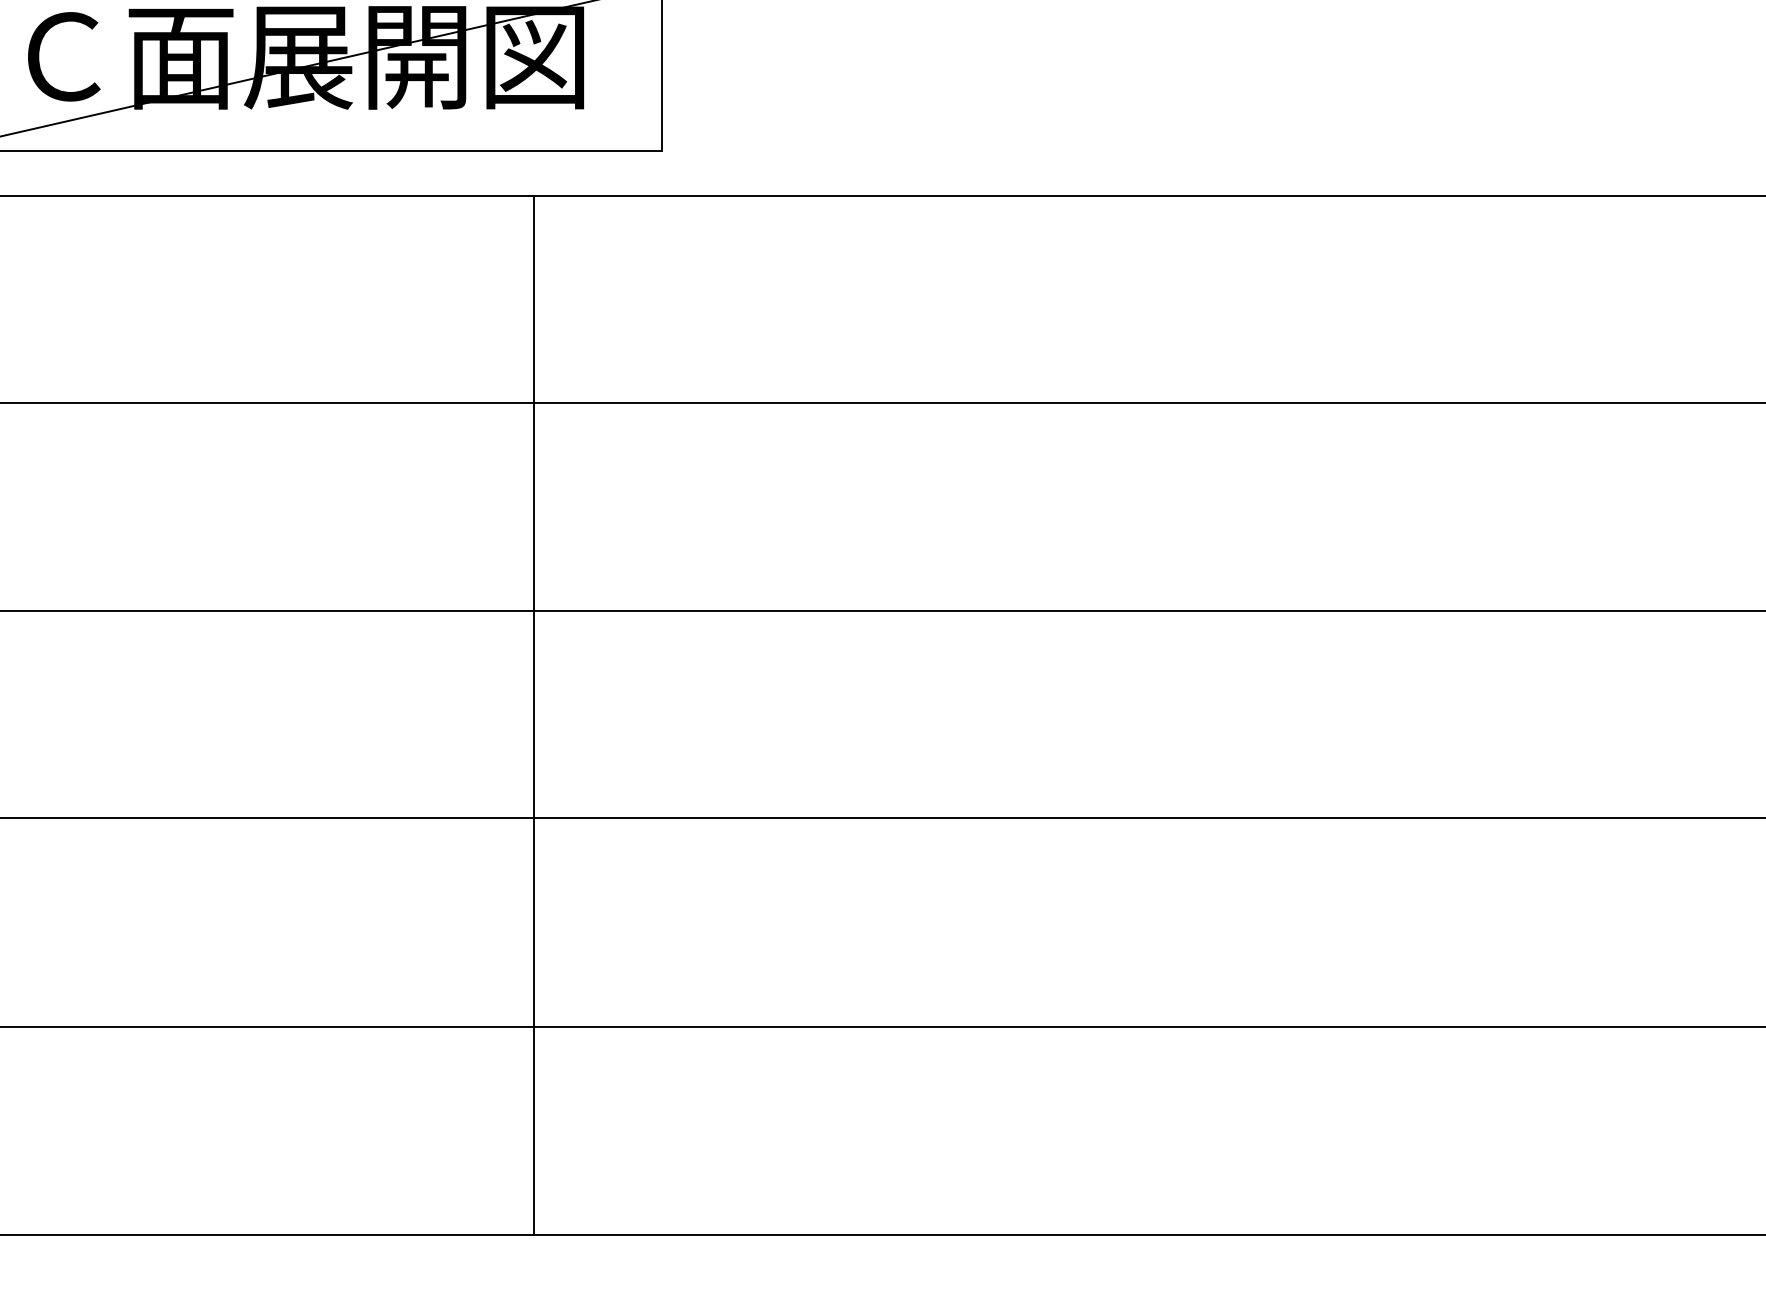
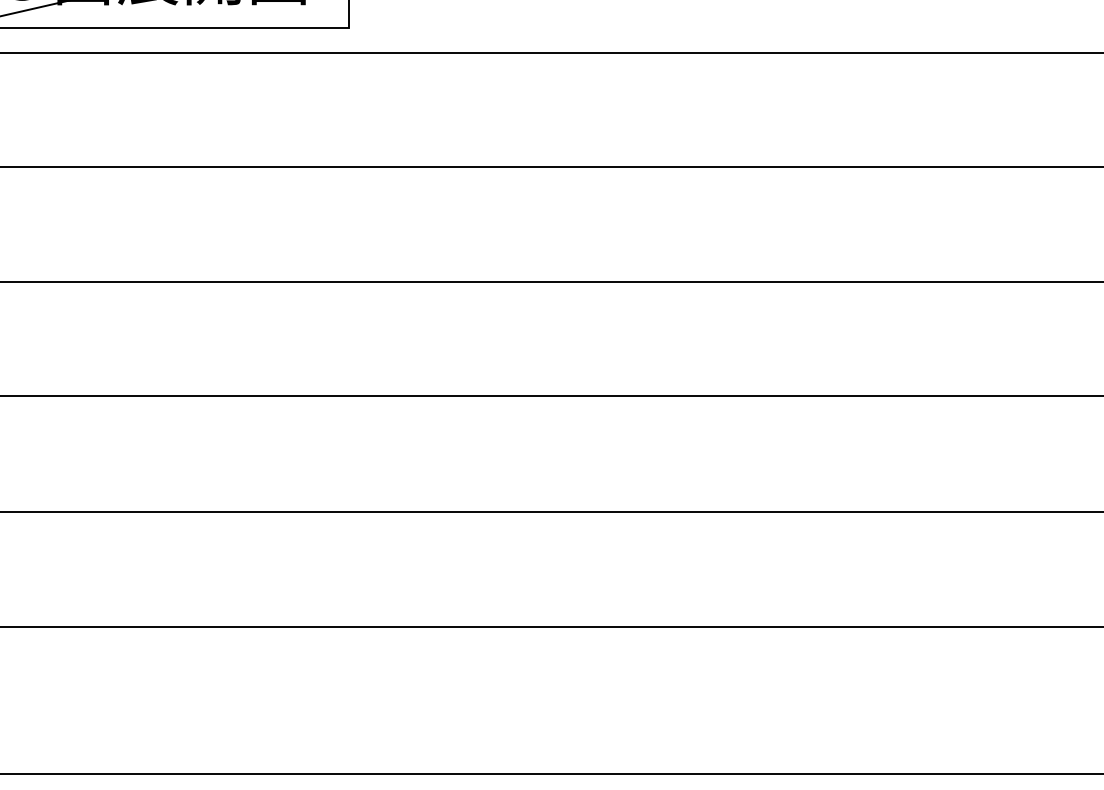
line: (534, 714) -> (278, 339), removed

